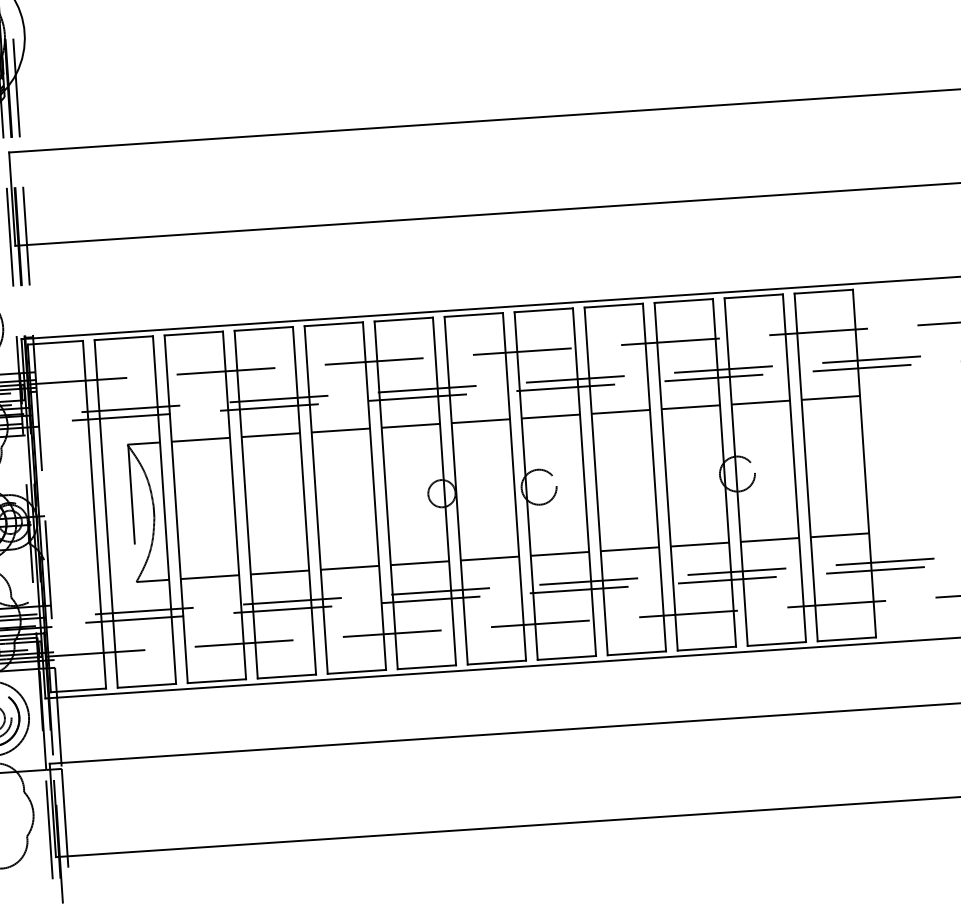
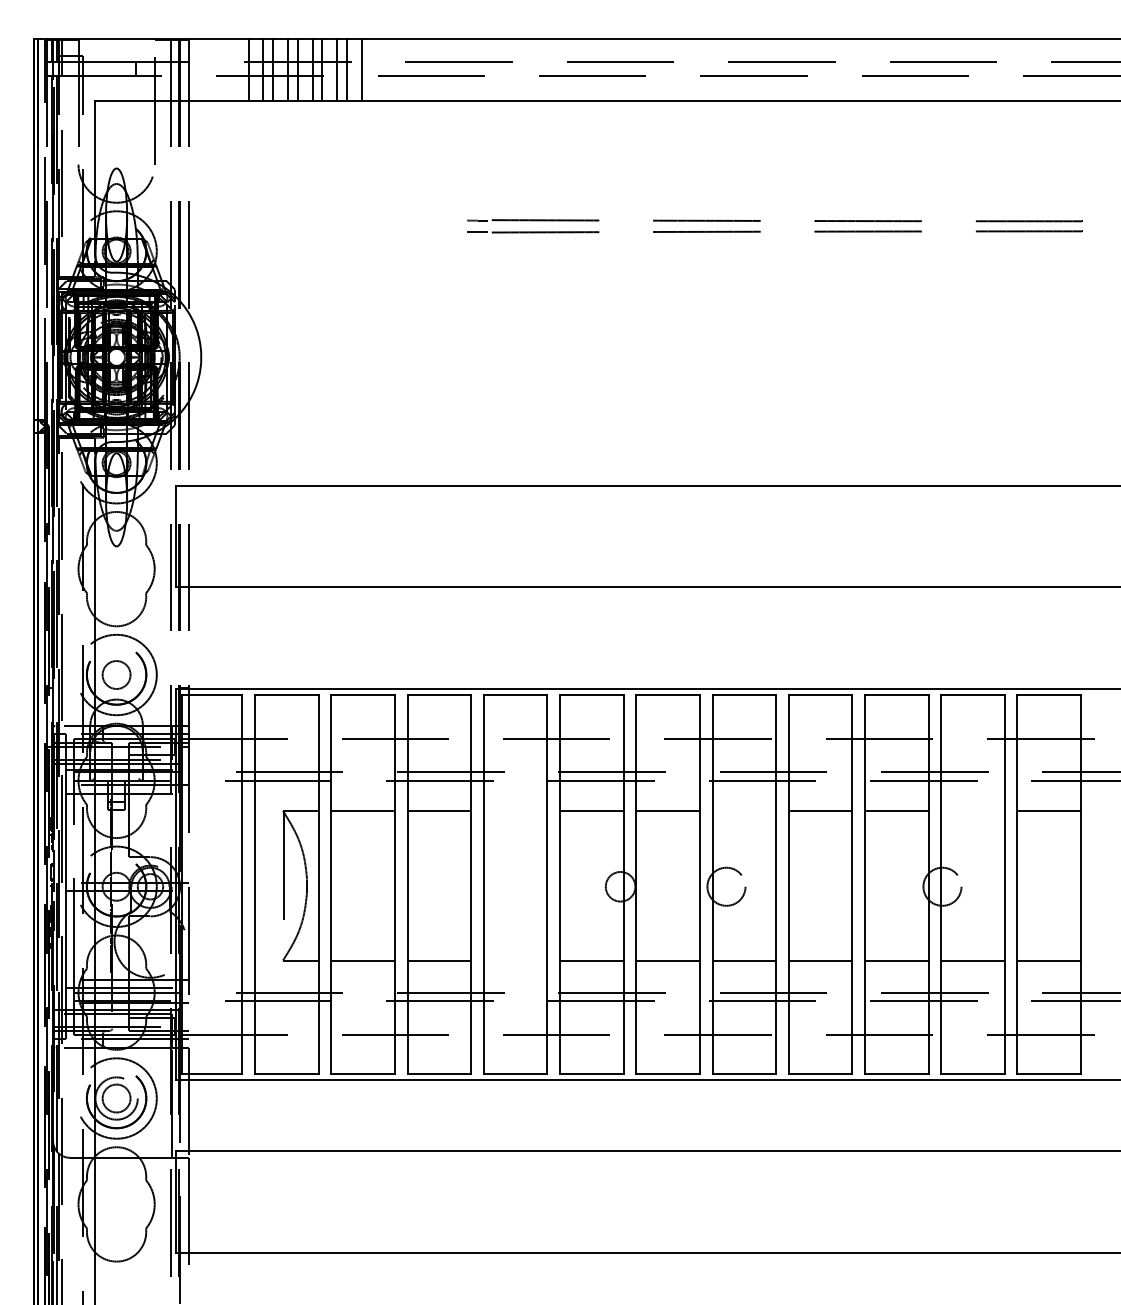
line: (760, 402) -> (972, 810), removed
line: (551, 416) -> (744, 810), removed
line: (340, 430) -> (515, 810), removed
line: (349, 567) -> (515, 960), removed

